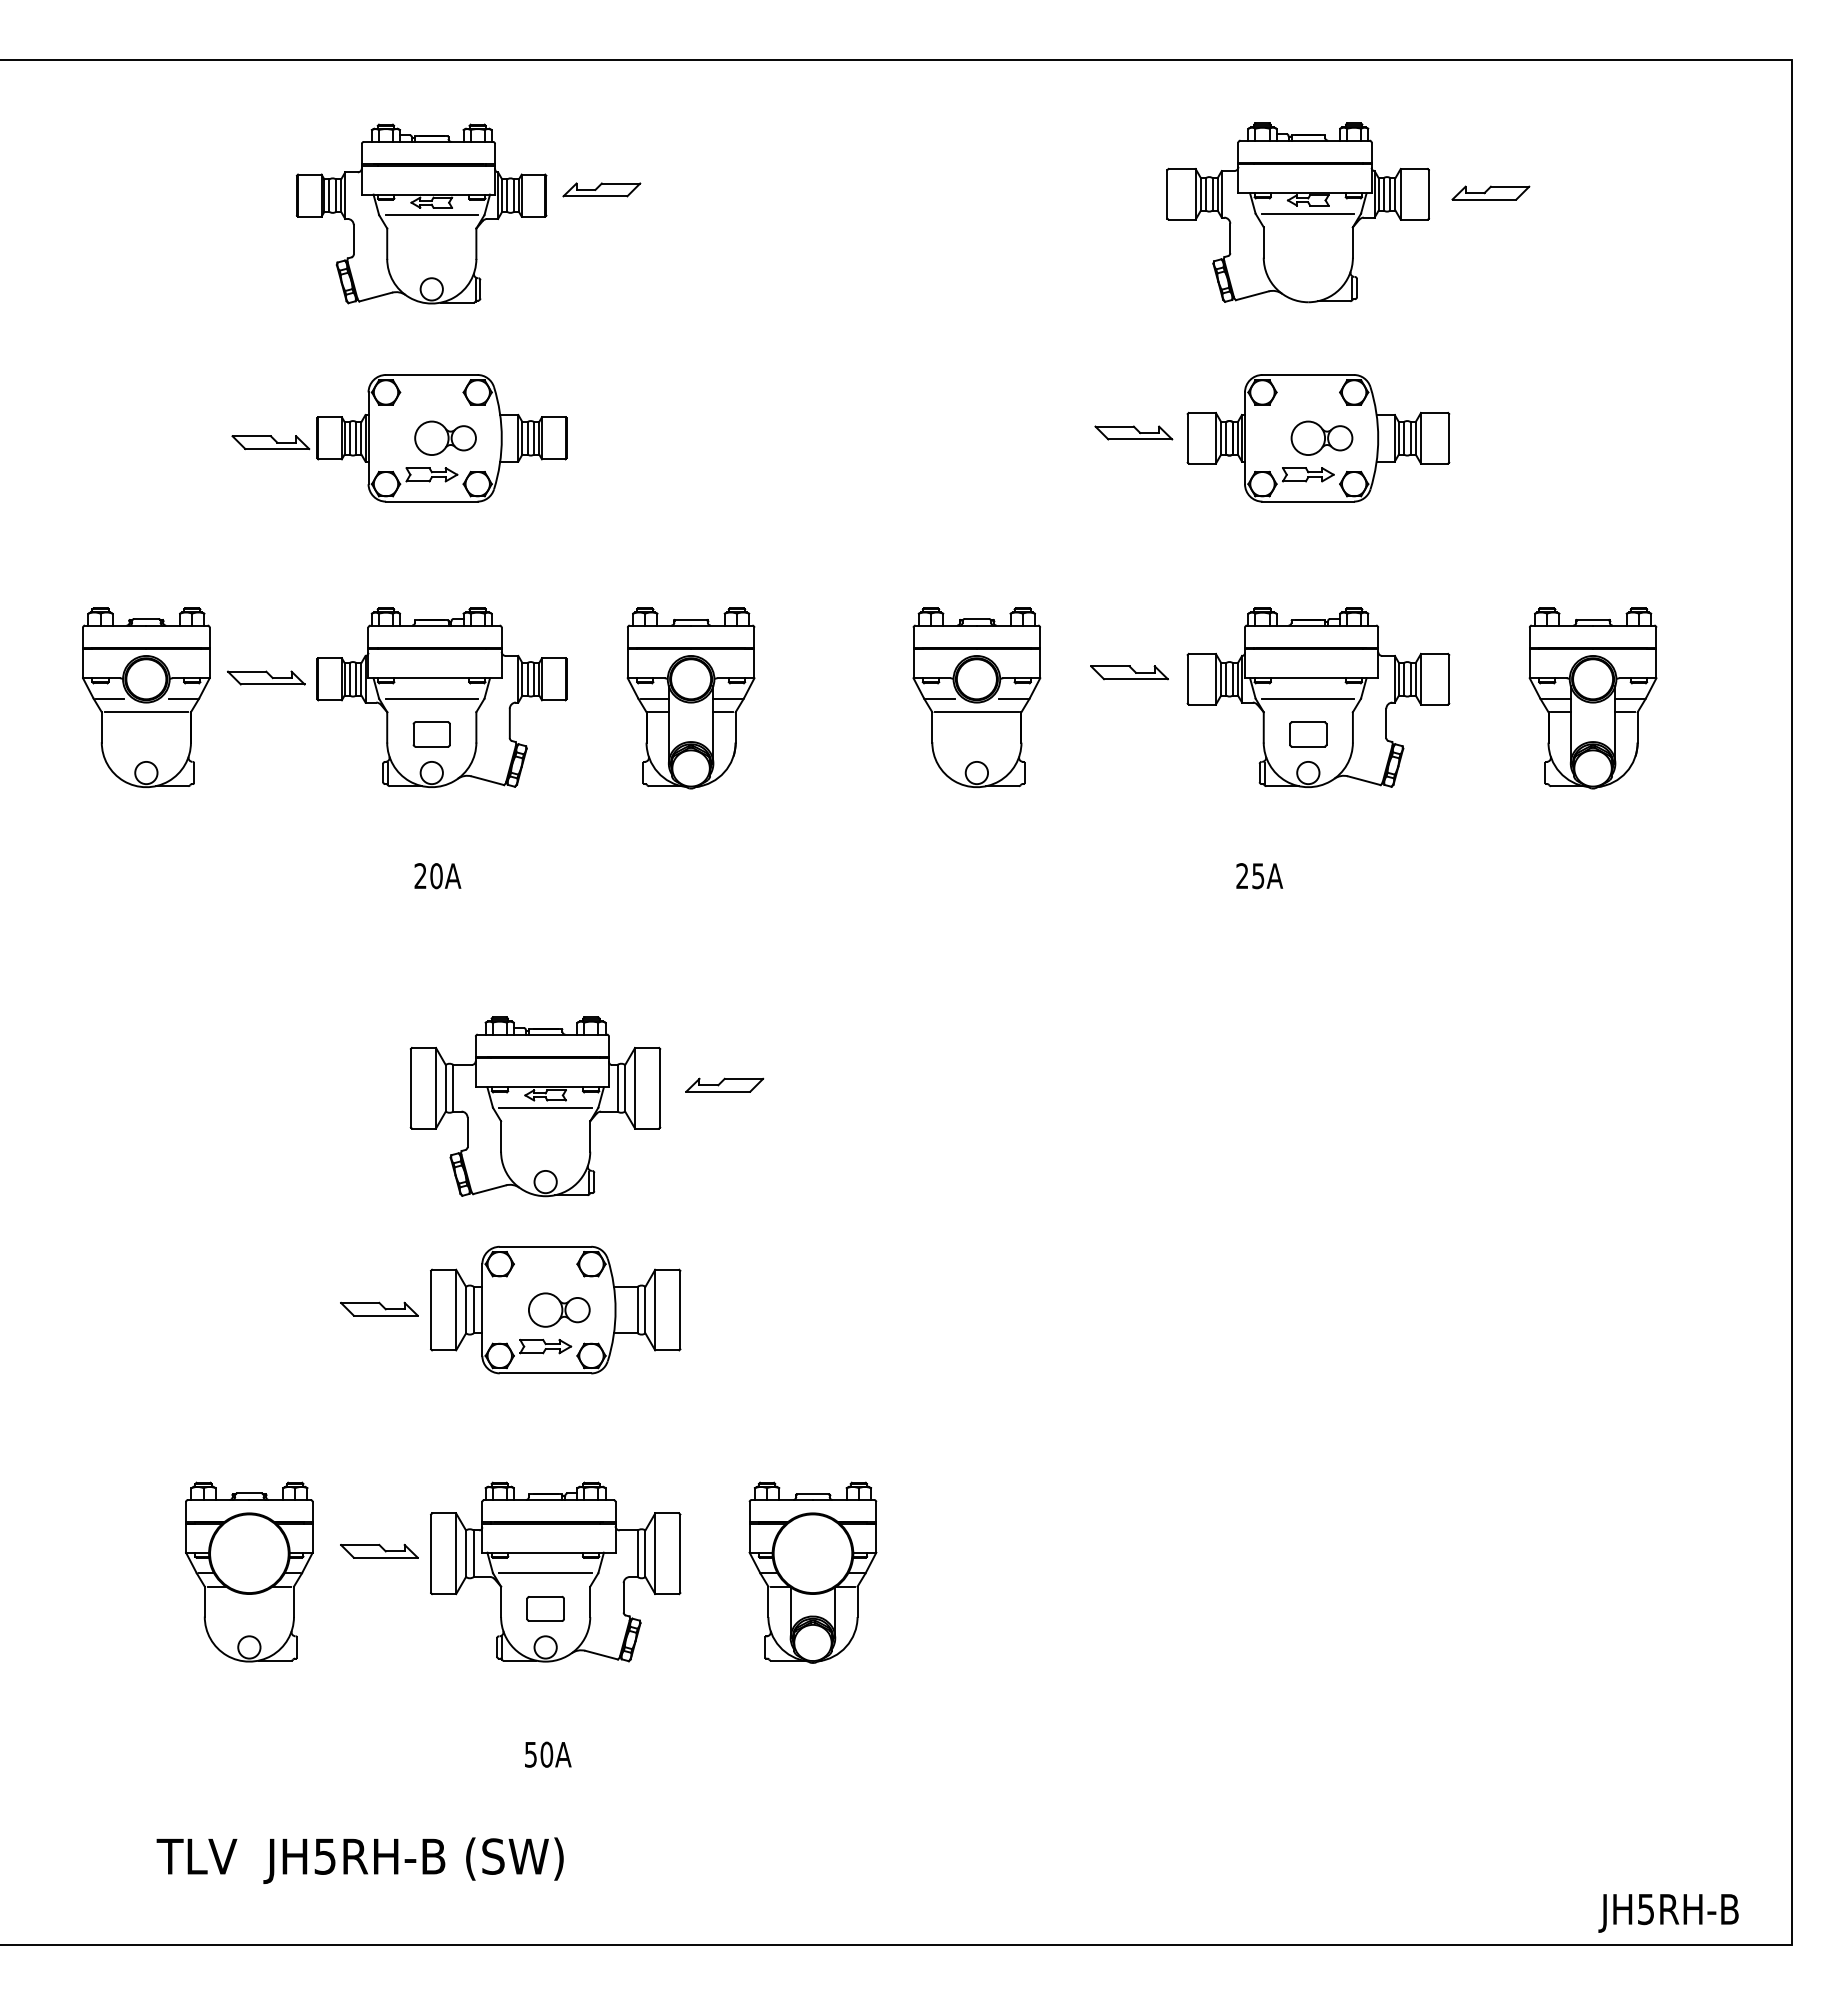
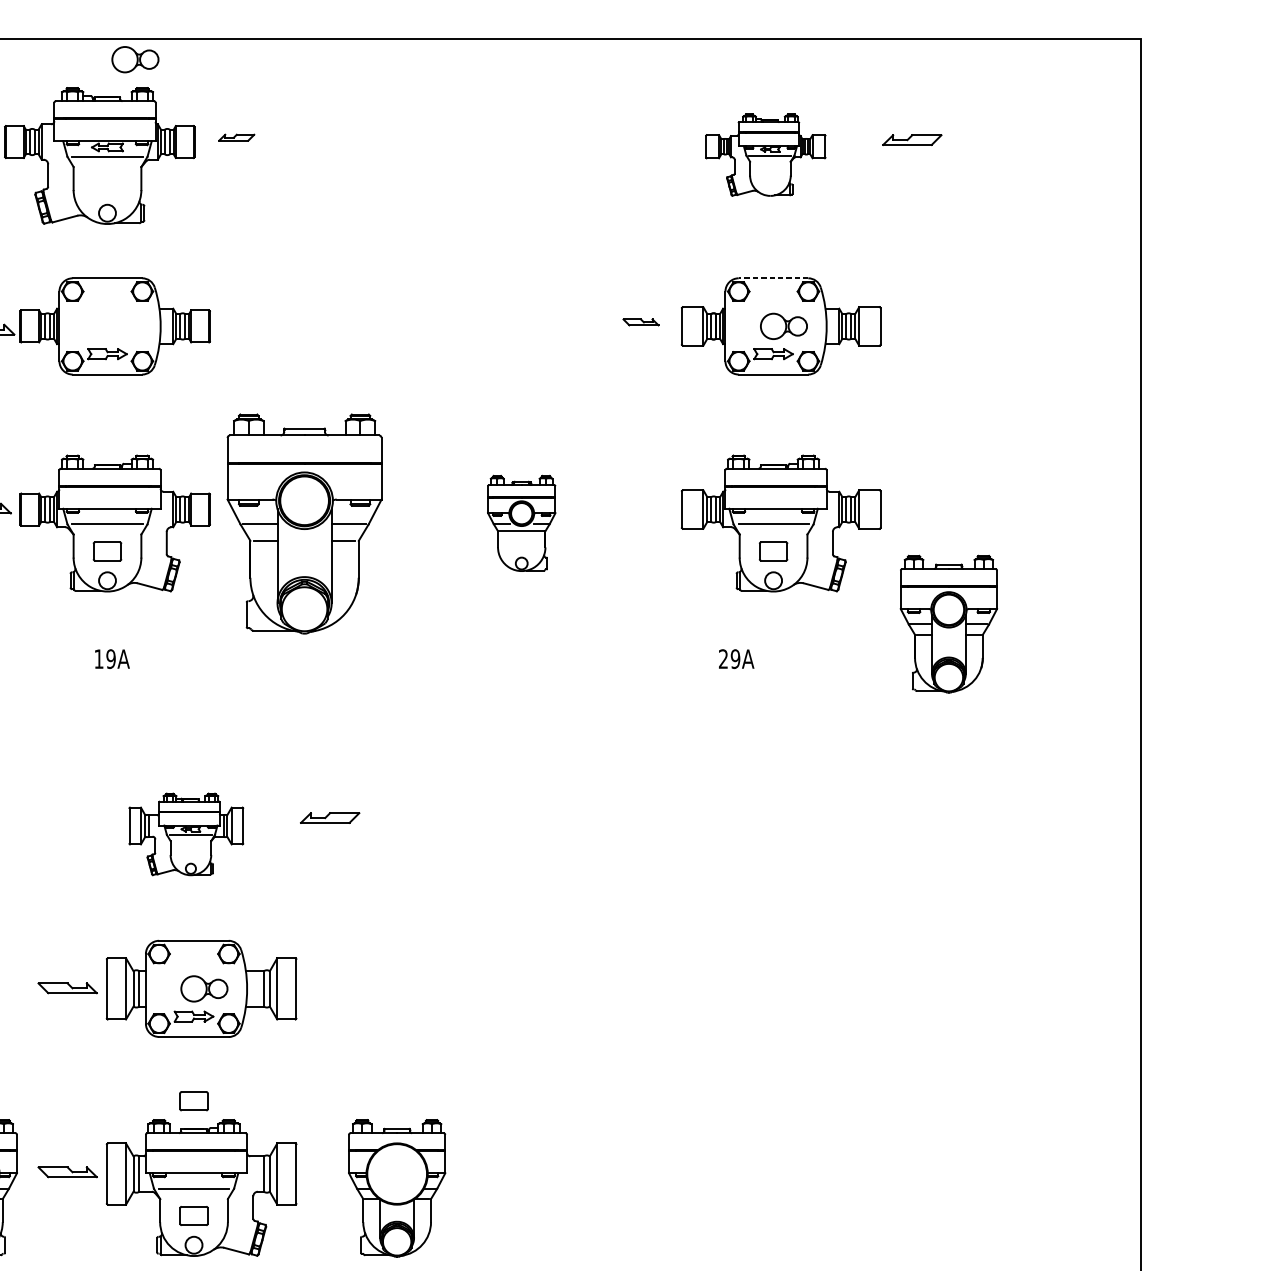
part: (601, 189) -> (236, 137), size x0.6
part: (1297, 212) -> (765, 154), size x0.6
line: (1308, 374) -> (773, 277), solid -> dashed
part: (1133, 432) -> (640, 322), size x0.6
part: (445, 437) -> (135, 59), moved
part: (1129, 672) -> (637, 504), removed
part: (976, 697) -> (521, 523), size x0.7
part: (690, 698) -> (304, 524), size x1.6
part: (1592, 698) -> (948, 624), moved
text: (1258, 875) -> (735, 658), 25A -> 29A
text: (428, 876) -> (104, 659), 20A -> 19A
part: (535, 1106) -> (186, 834), size x0.6
part: (545, 1457) -> (193, 1100), added

